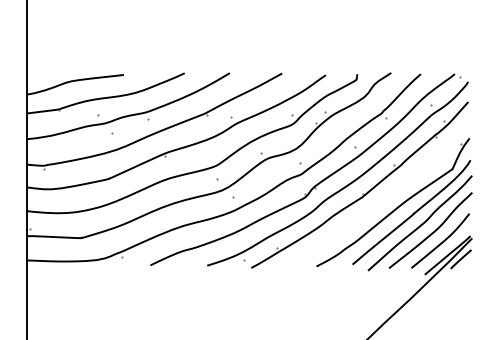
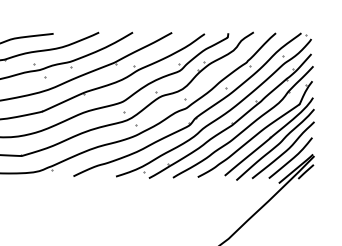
part: (383, 198) -> (247, 126), added

